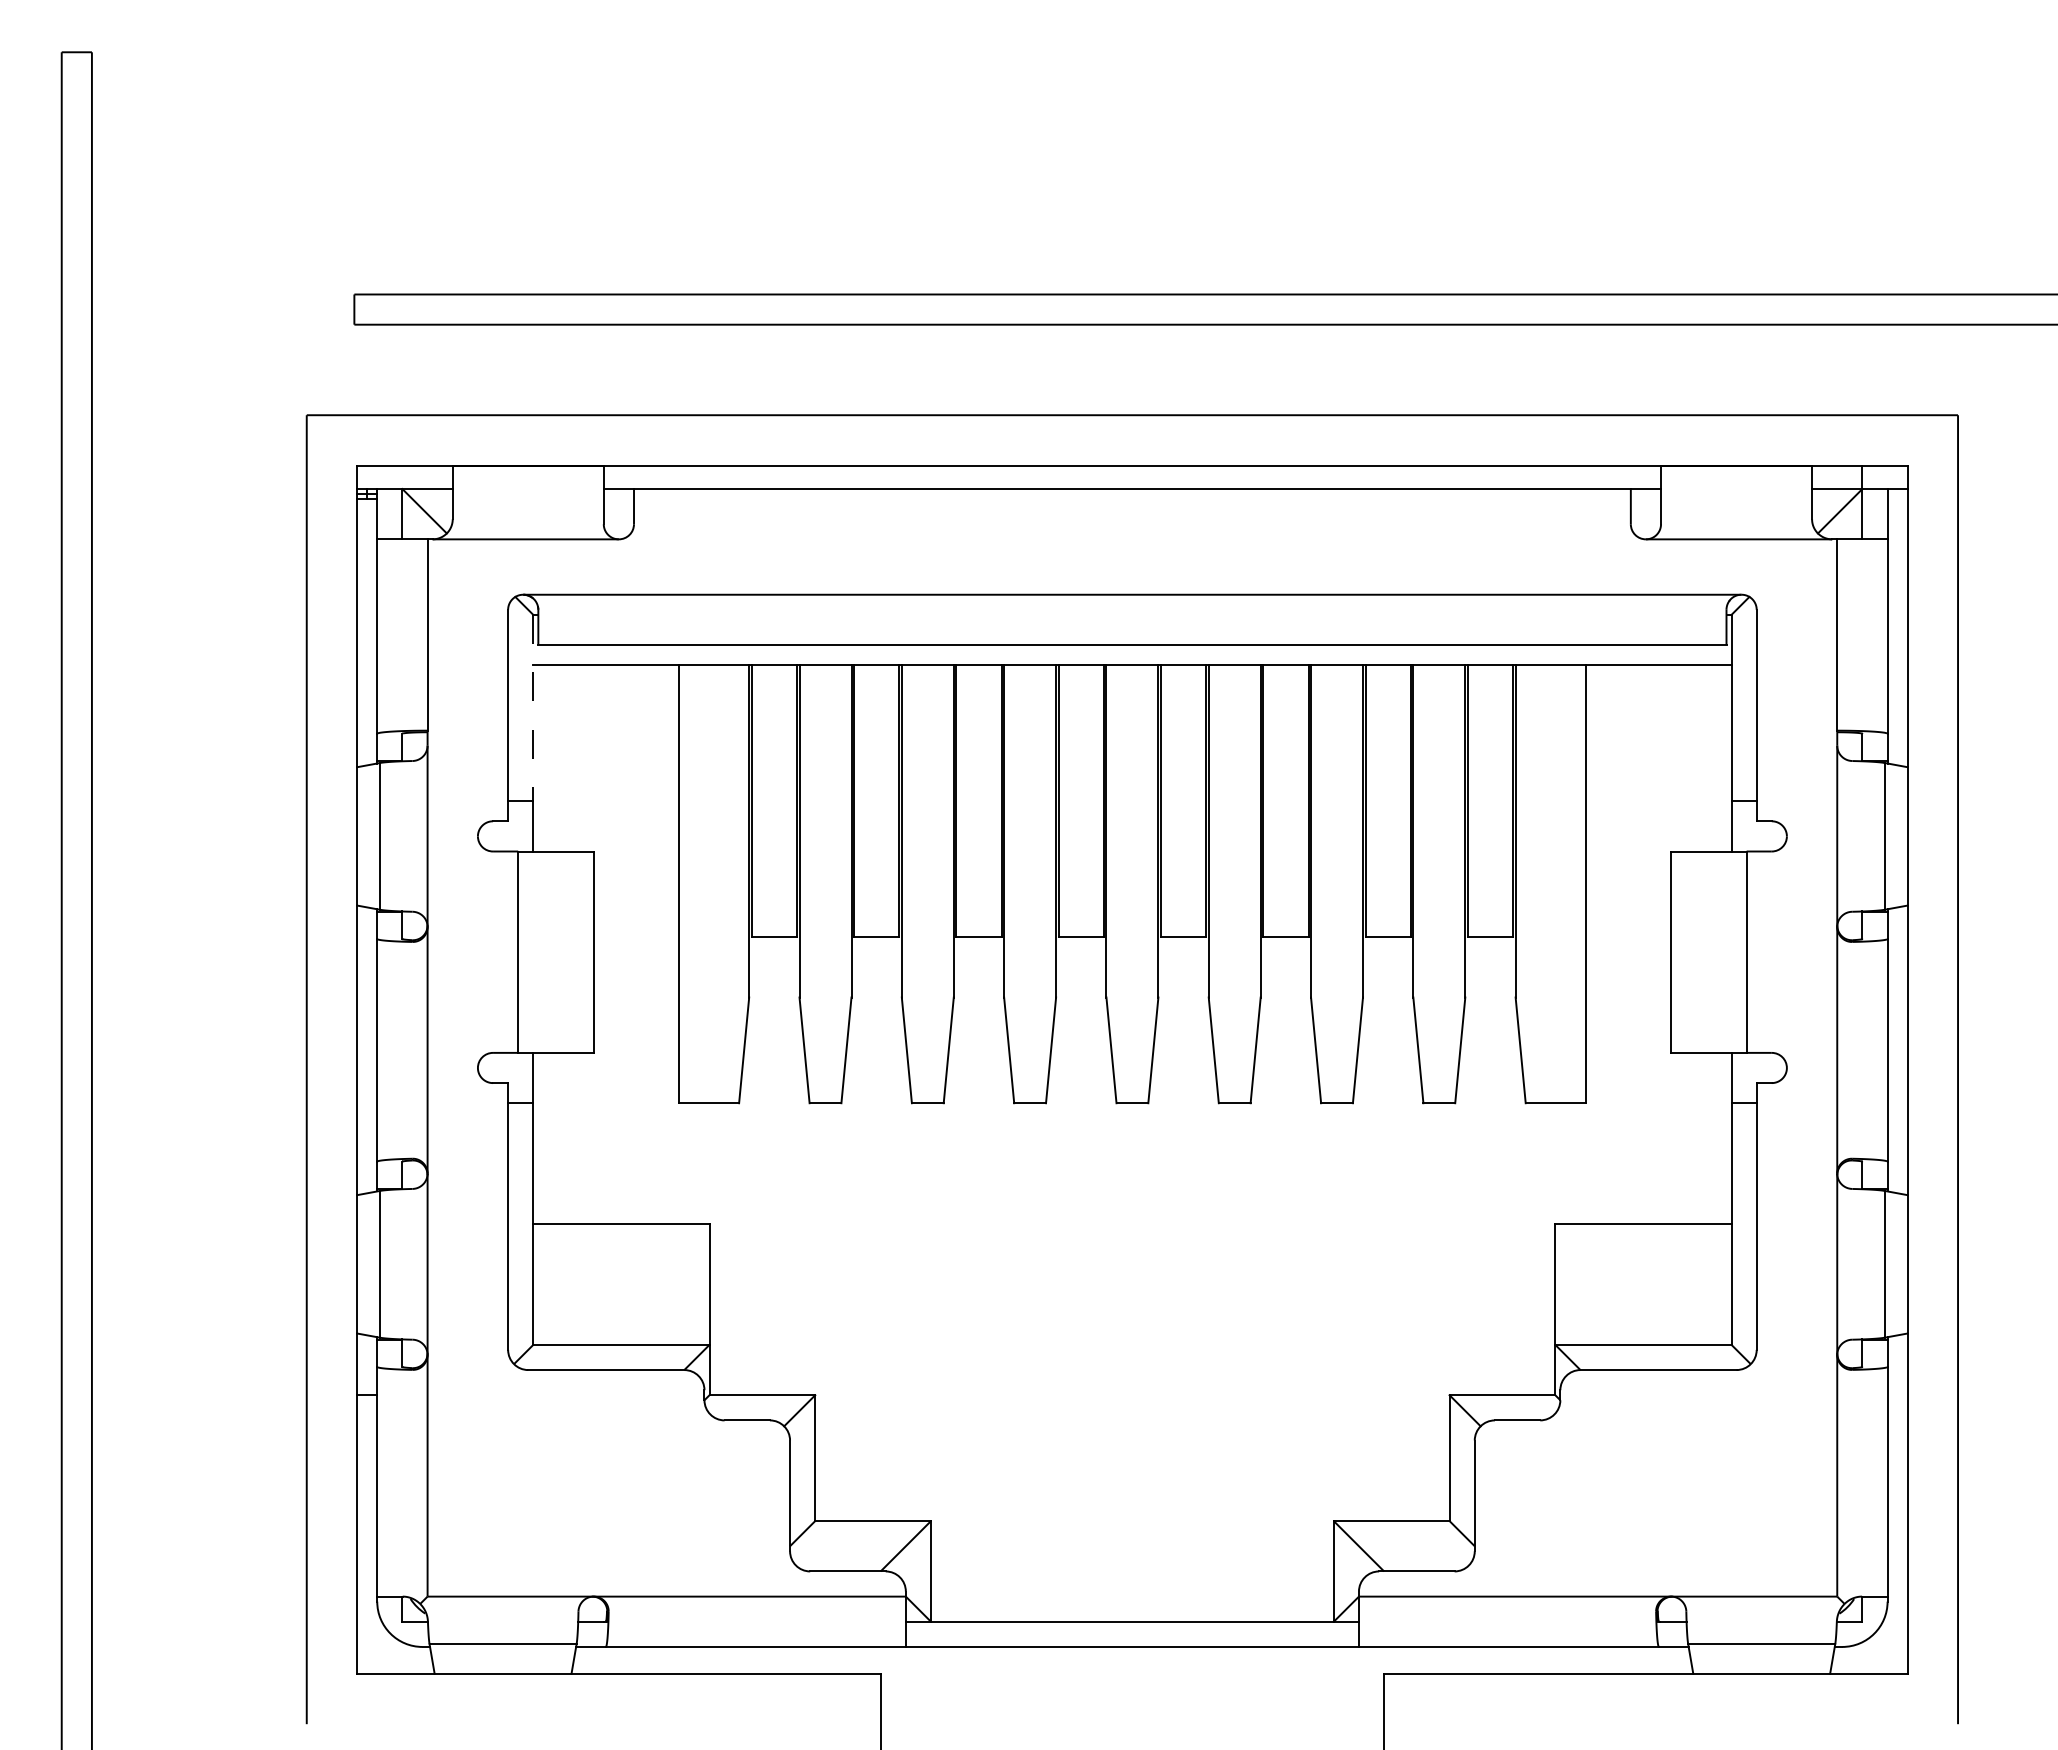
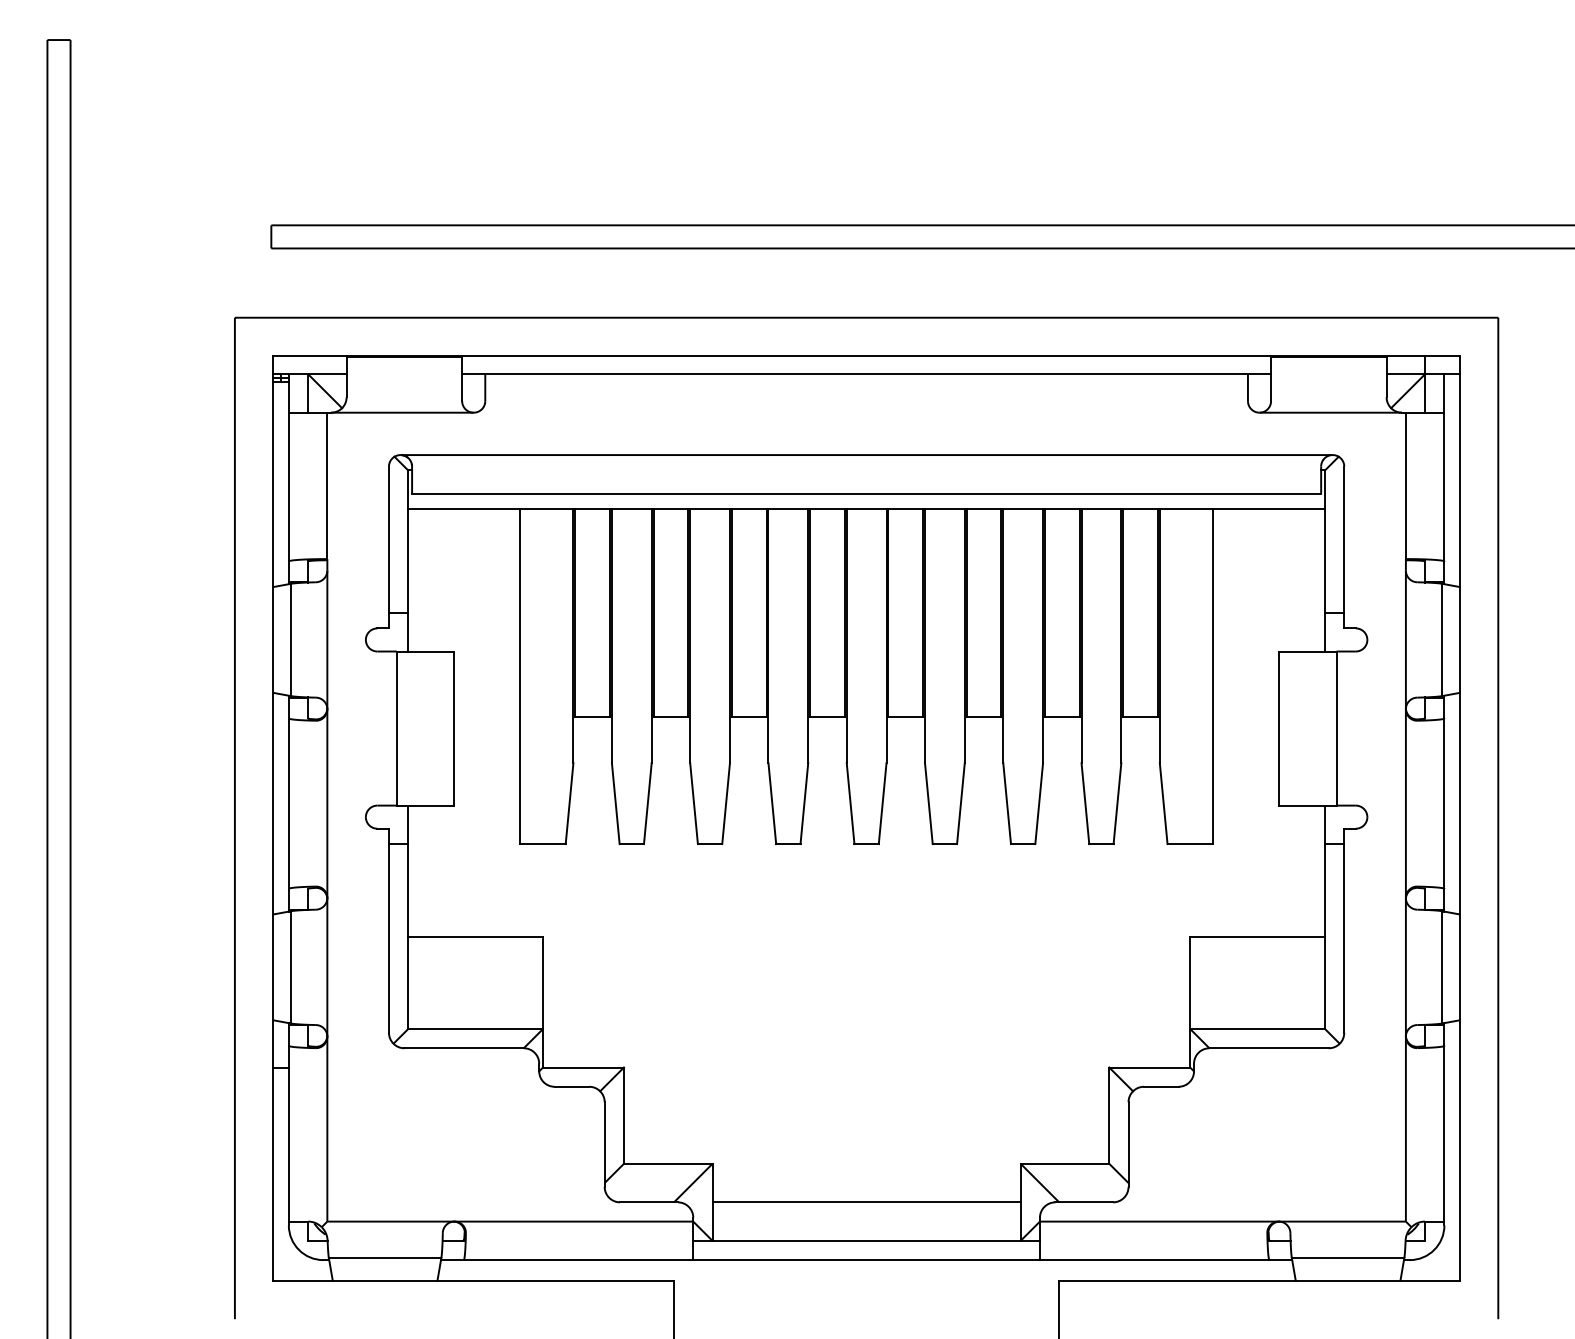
line: (533, 708) -> (408, 542), dashed -> solid
line: (1132, 1571) -> (866, 1202), added

